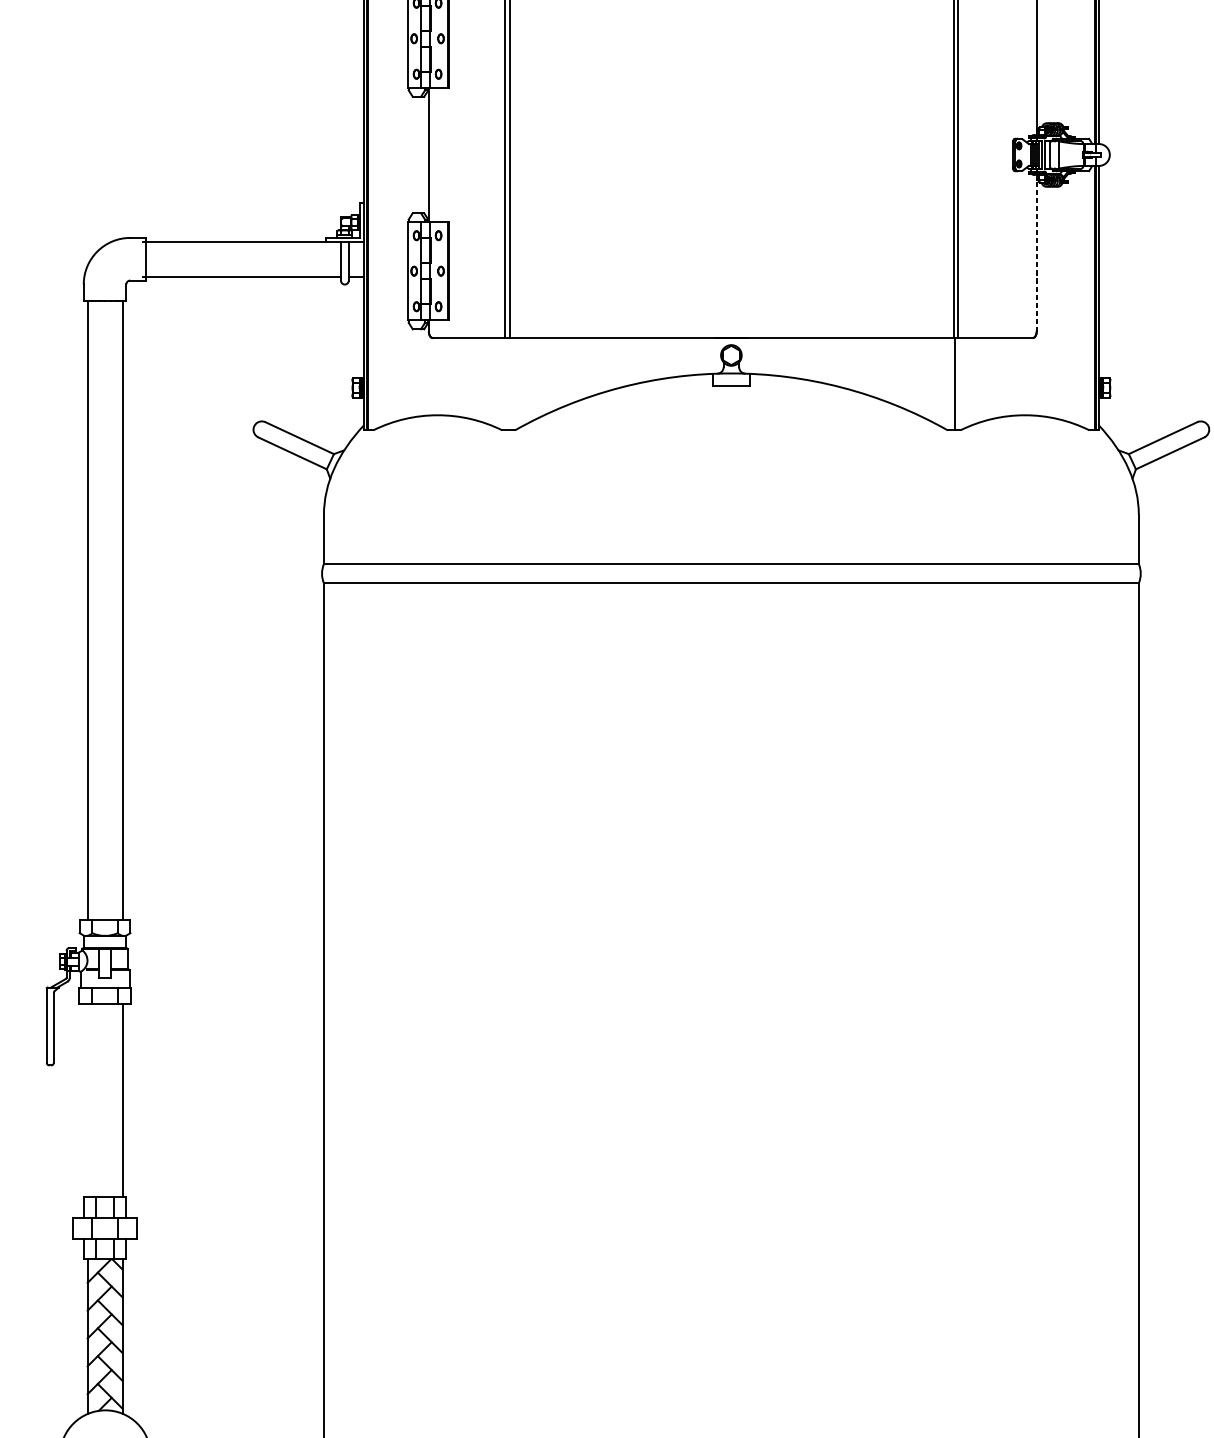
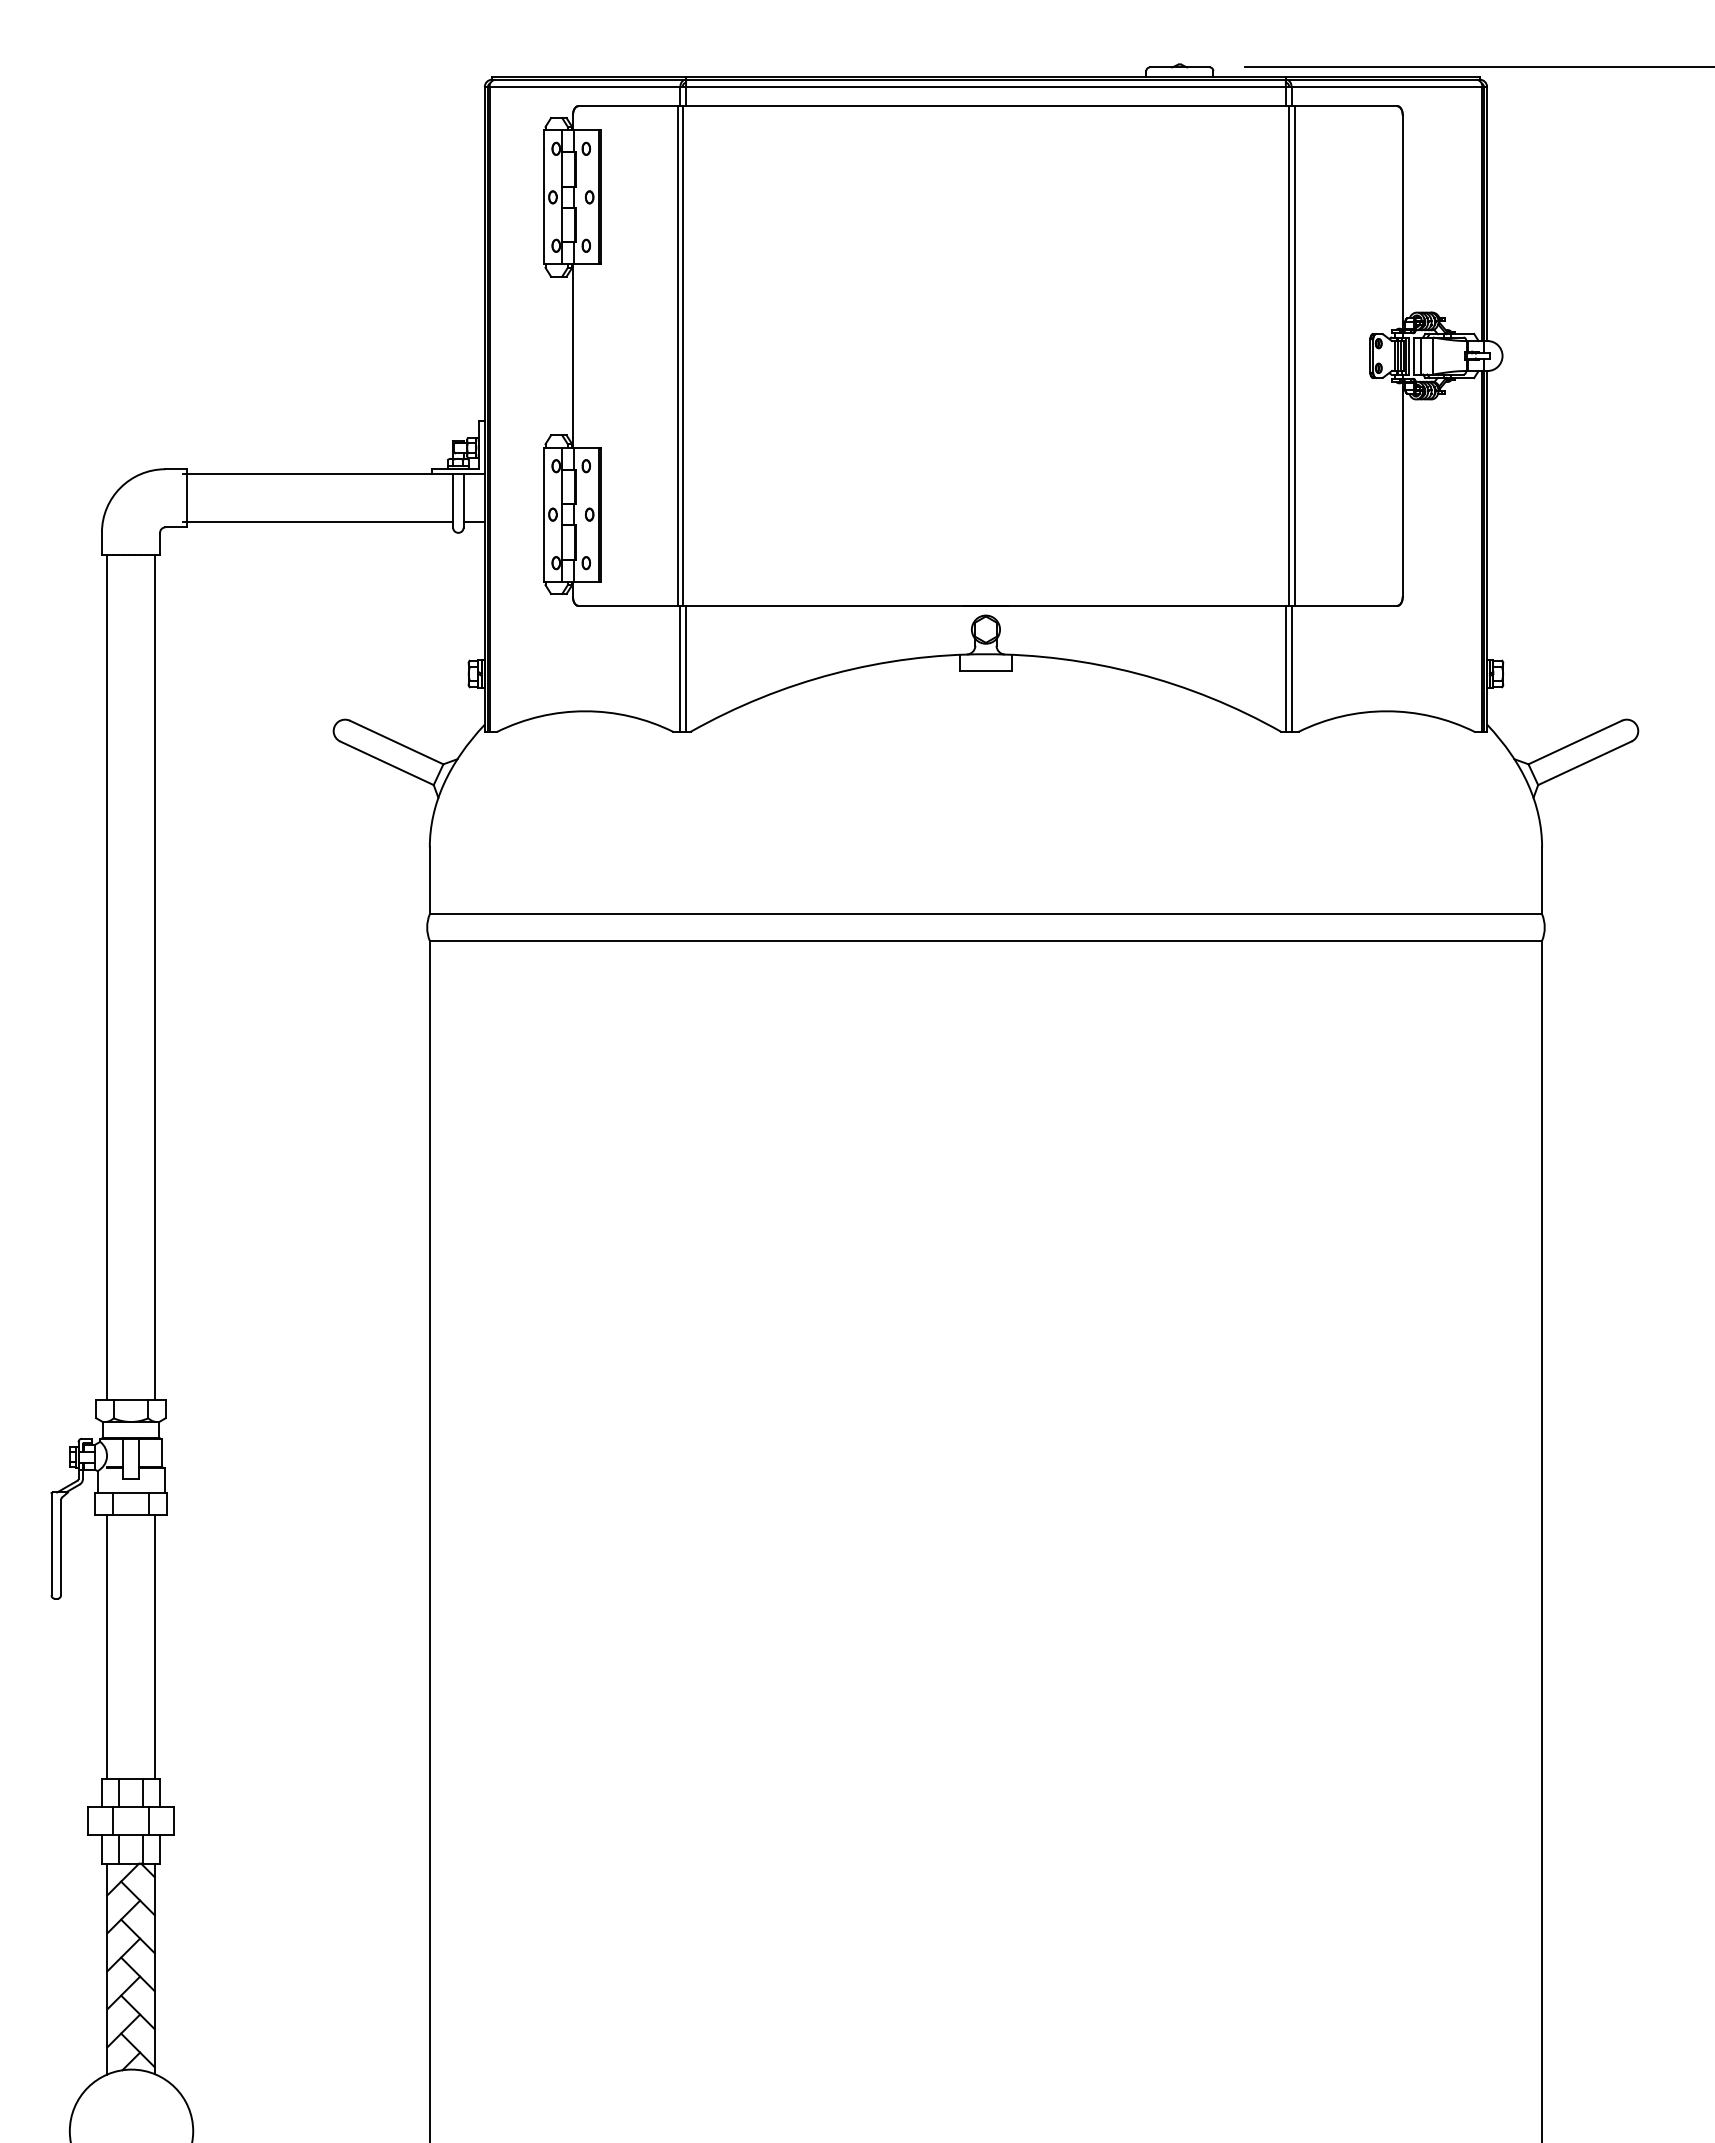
line: (1036, 252) -> (1402, 489), dashed -> solid
line: (507, 383) -> (680, 668), added
line: (512, 383) -> (686, 668), added
line: (950, 383) -> (1285, 668), added
line: (87, 1100) -> (107, 1646), added

